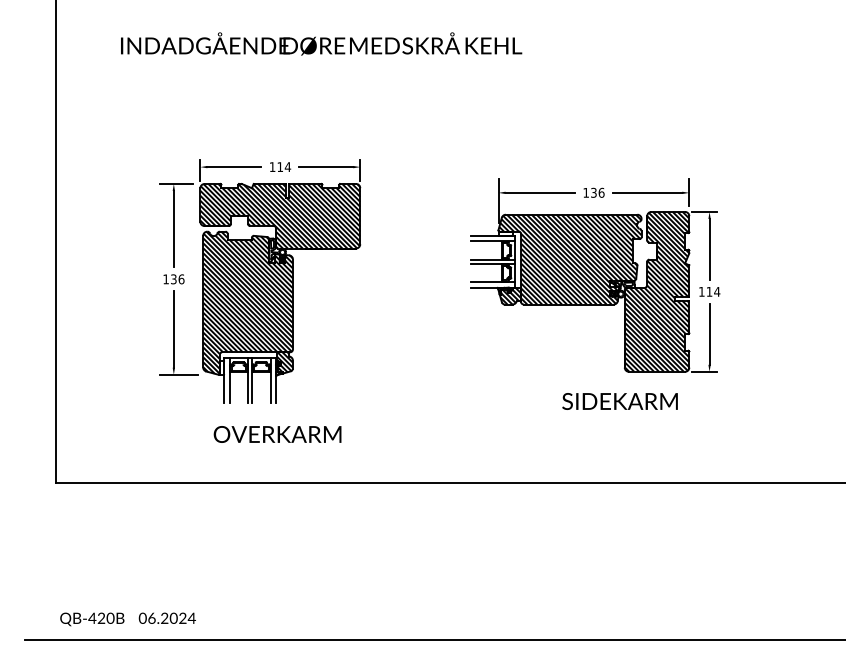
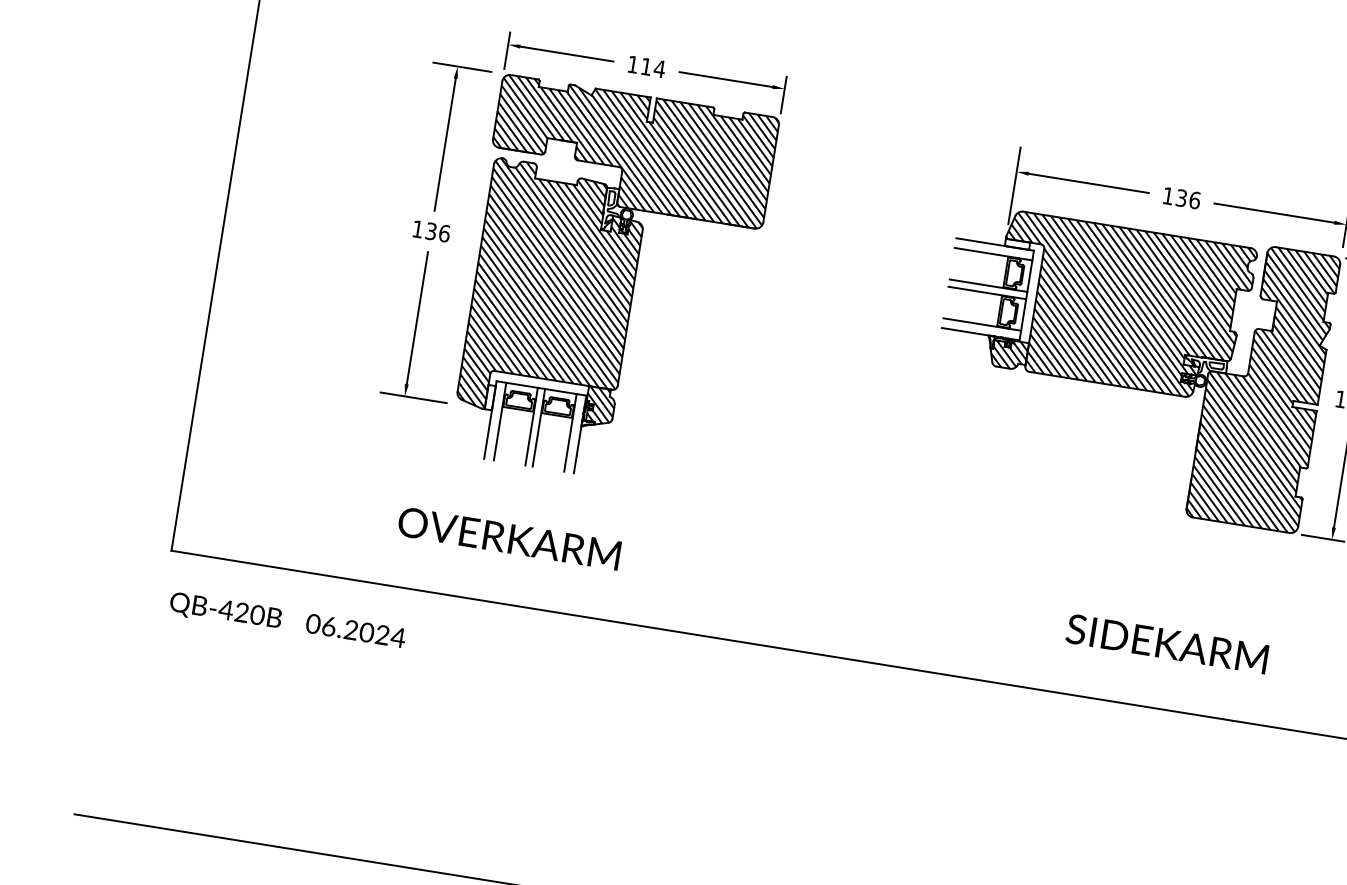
text: (619, 401) -> (1166, 643), moved
text: (277, 434) -> (509, 538), moved
text: (127, 619) -> (286, 621), moved

